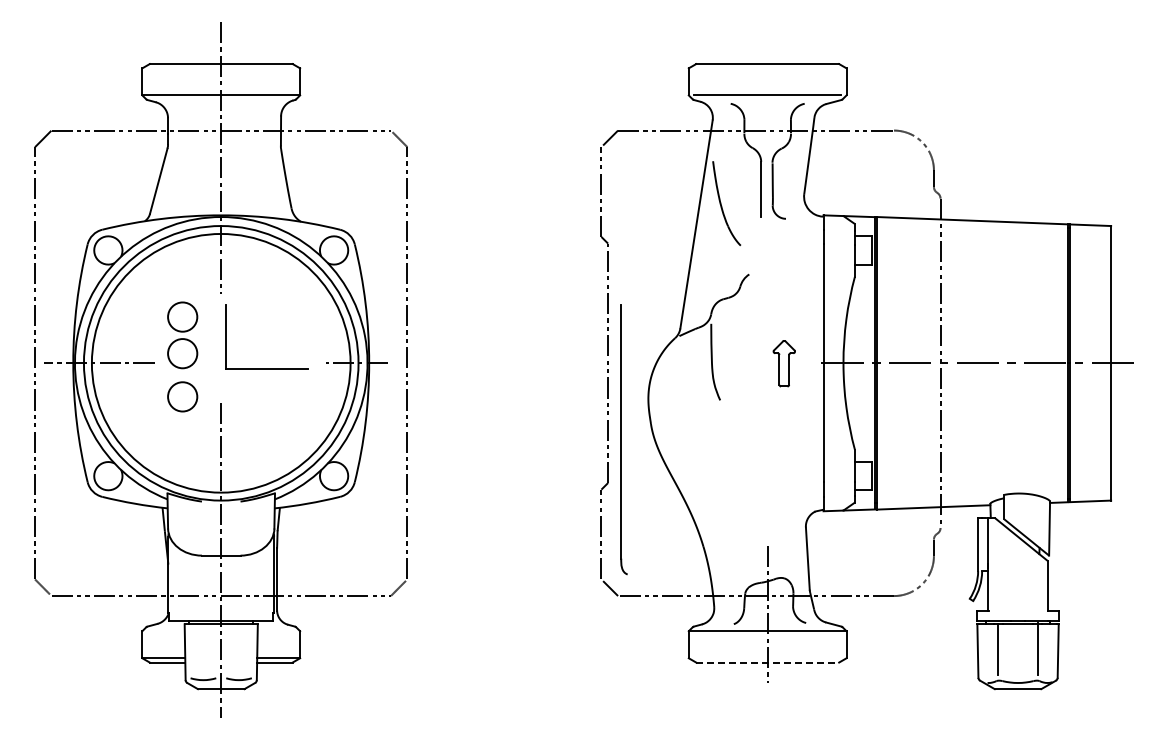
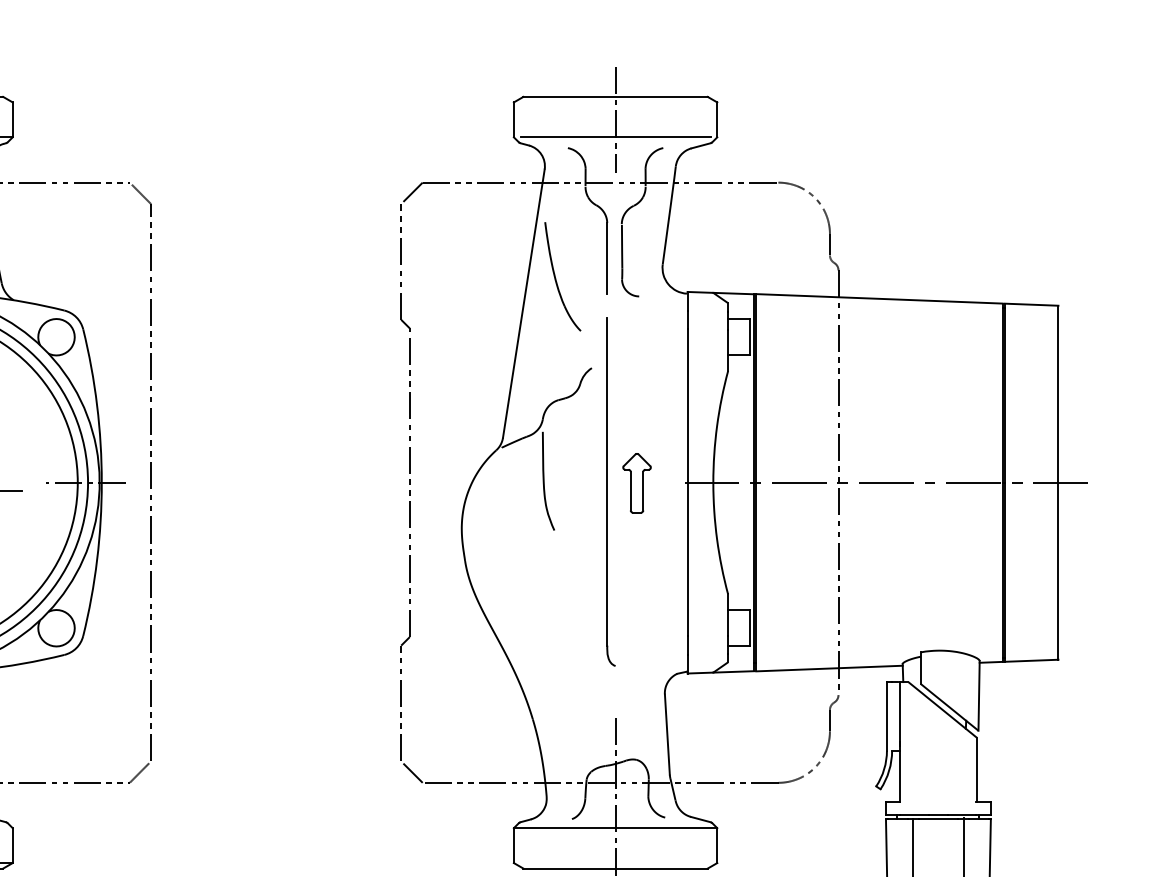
line: (767, 81) -> (615, 119), added
part: (623, 439) -> (610, 492), moved
line: (768, 662) -> (616, 868), dashed -> solid

